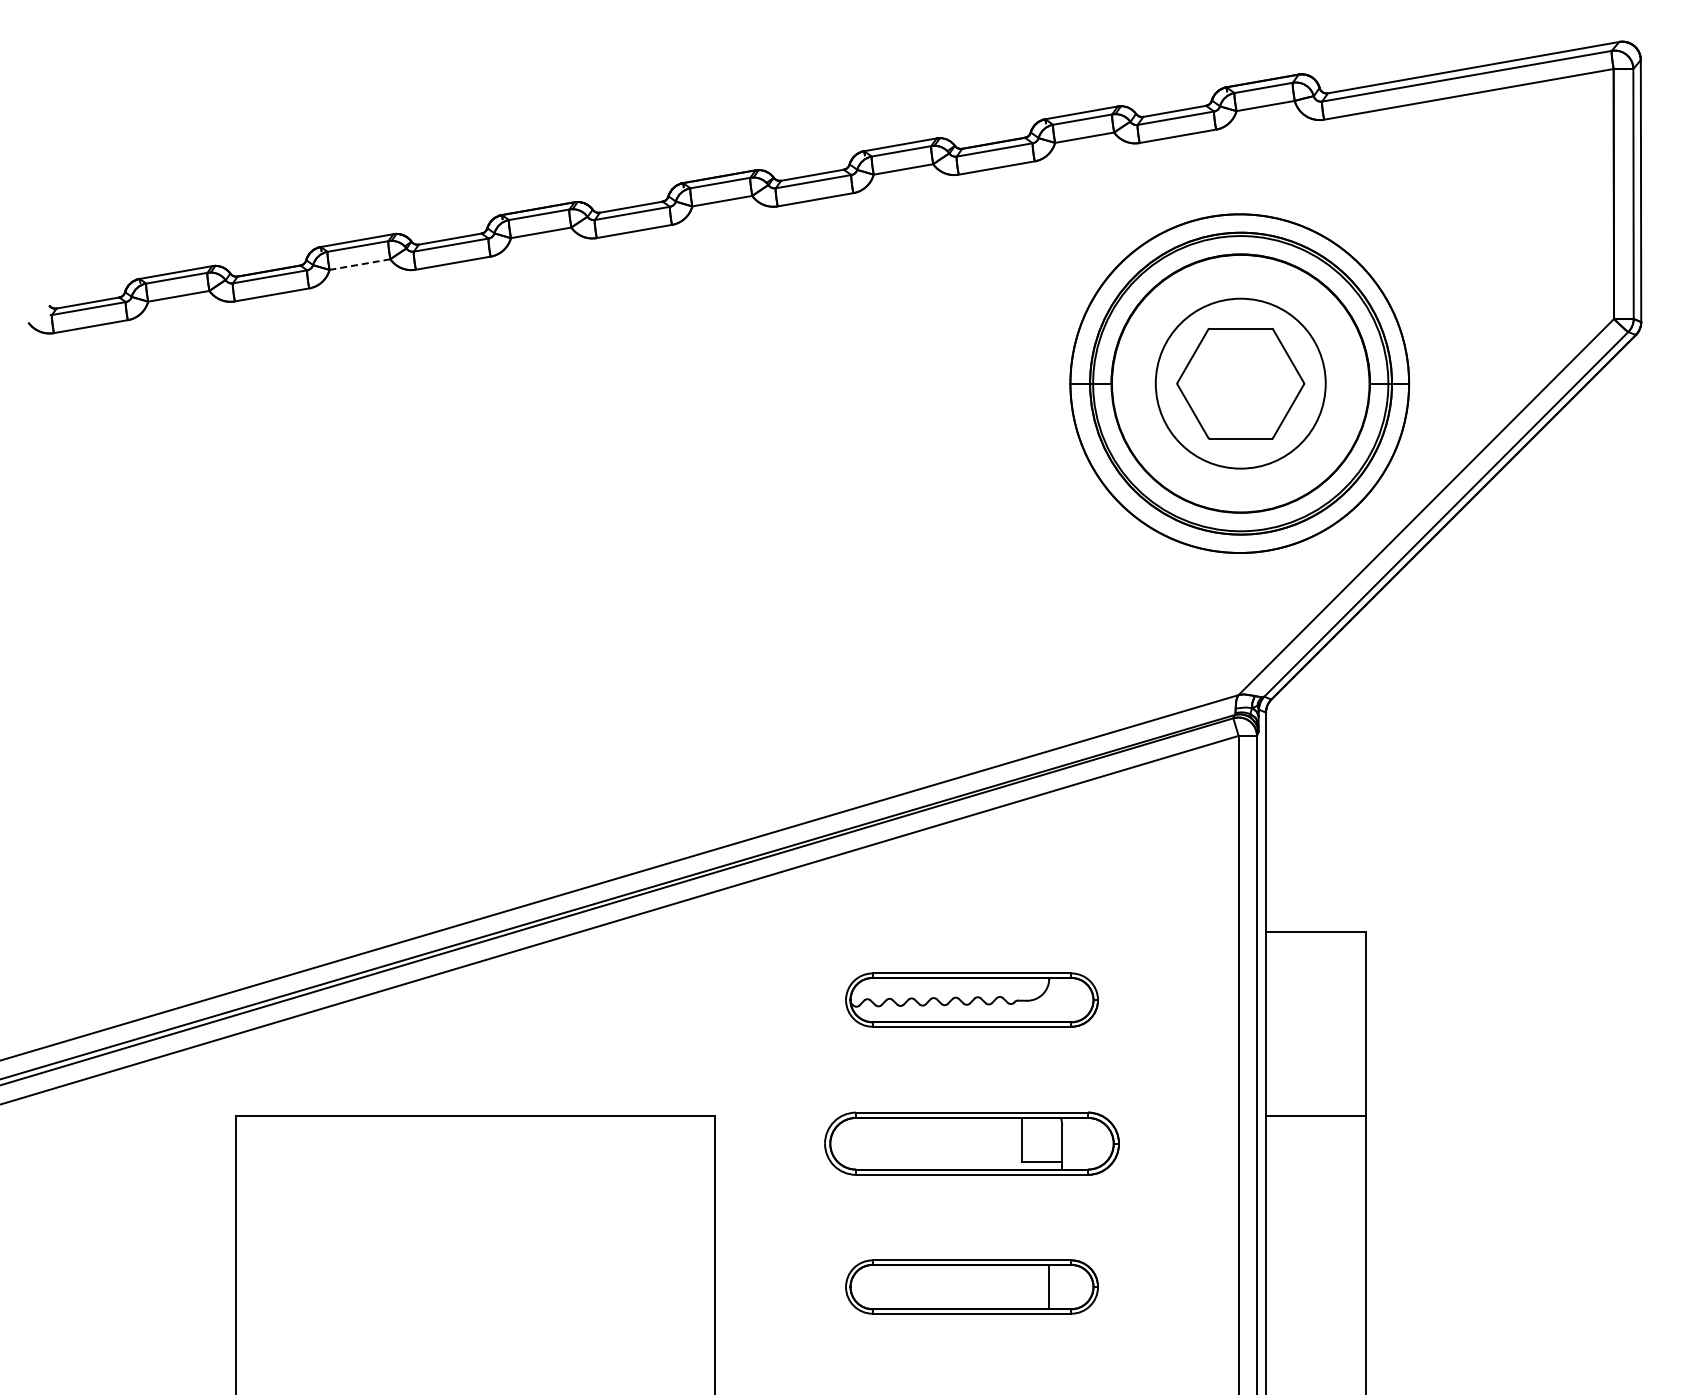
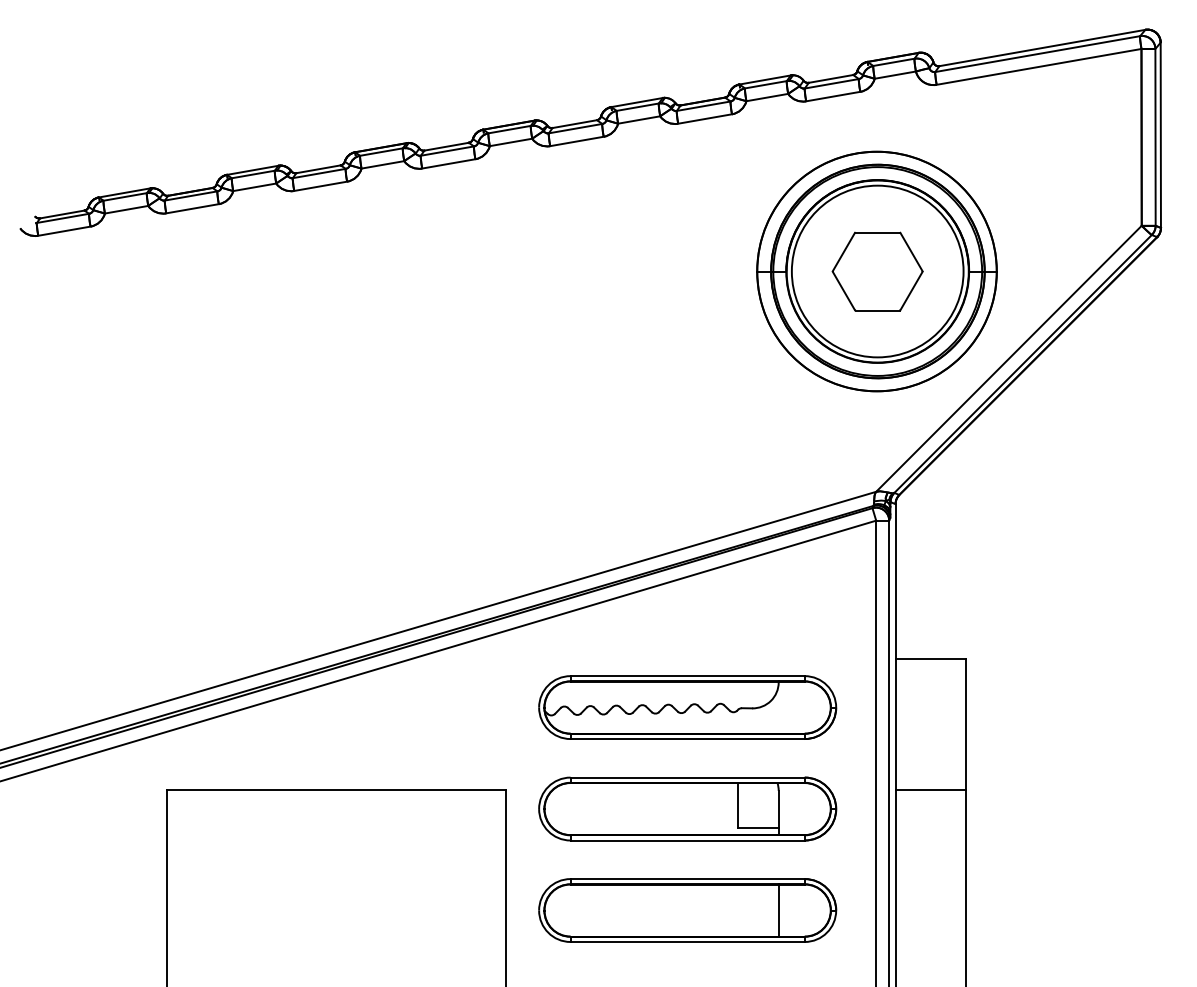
line: (359, 264) -> (254, 187), dashed -> solid
circle: (1240, 383) -> (877, 271), size x1.43
part: (971, 999) -> (687, 707), size x1.67
part: (971, 1143) -> (687, 808), size x1.43
part: (971, 1286) -> (687, 910), size x1.67

